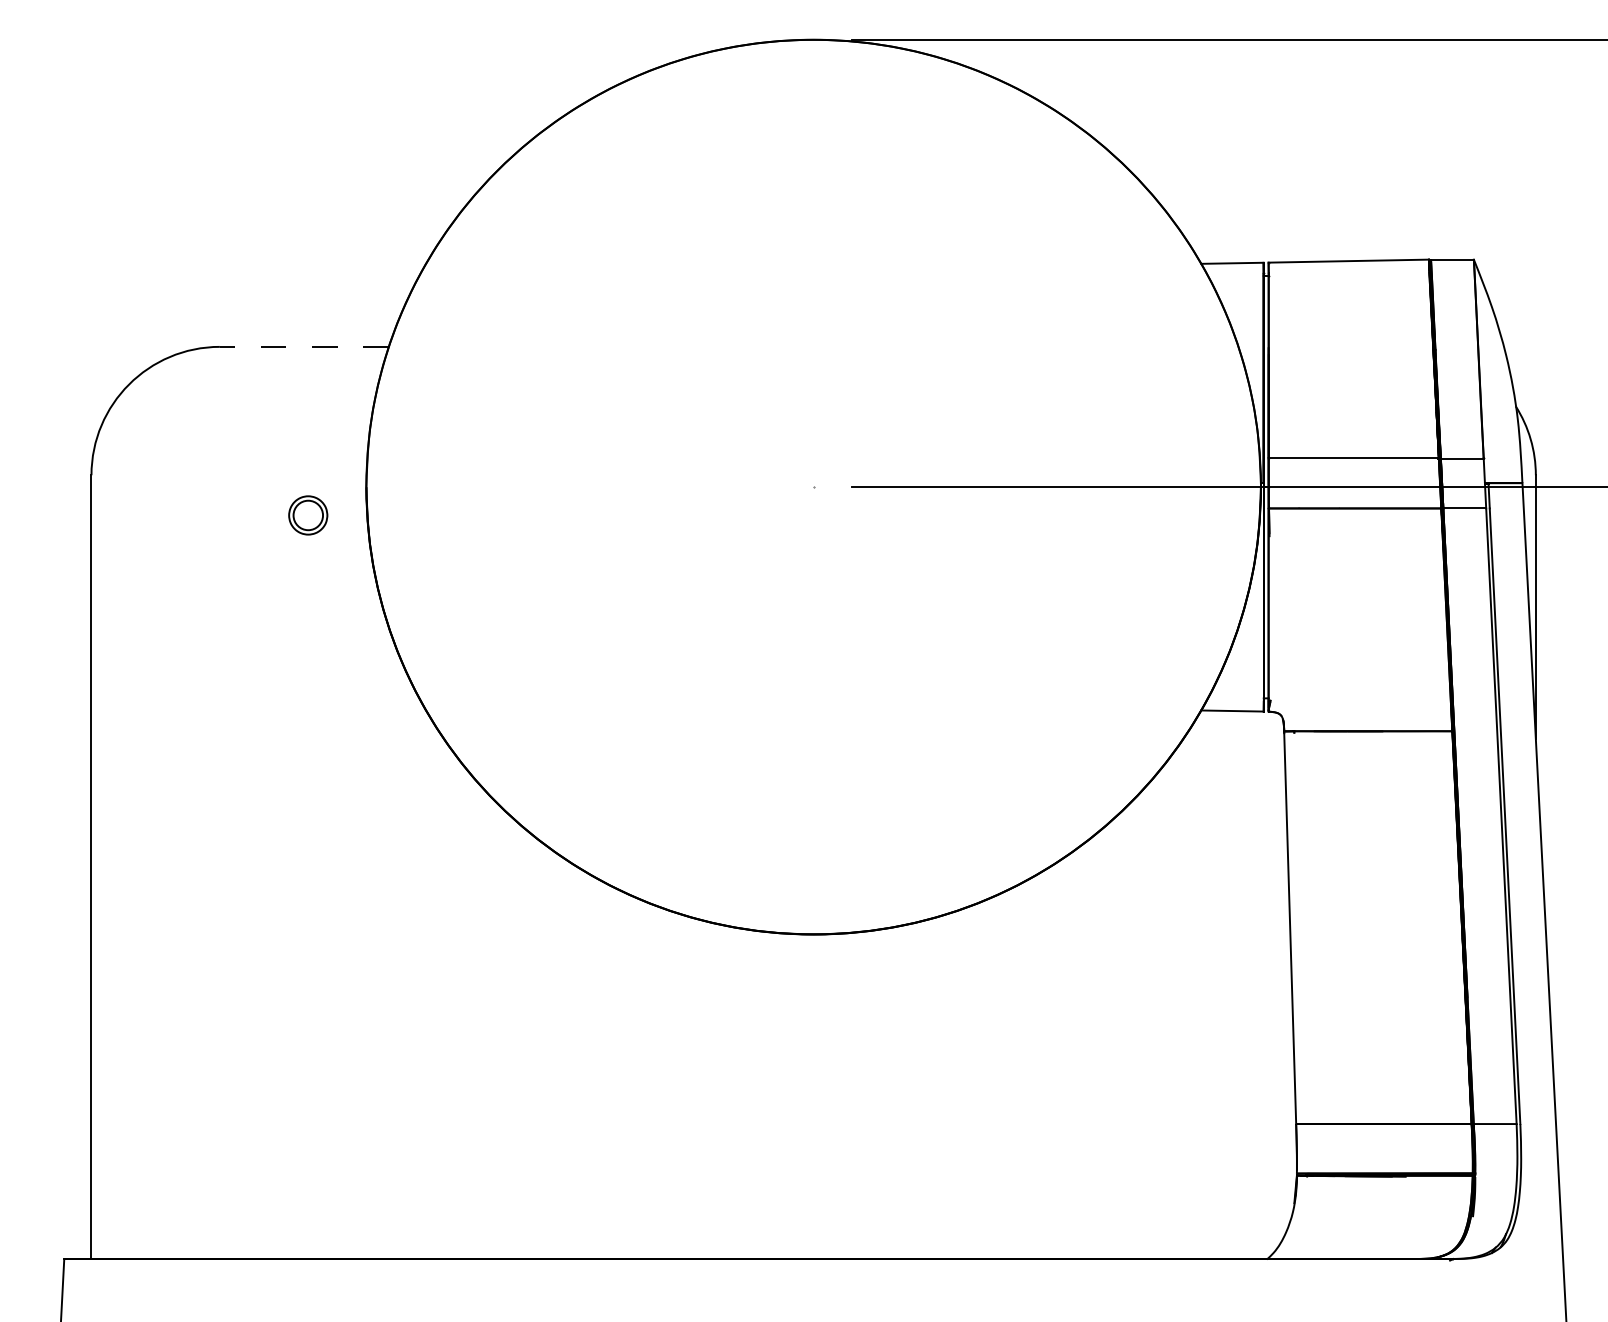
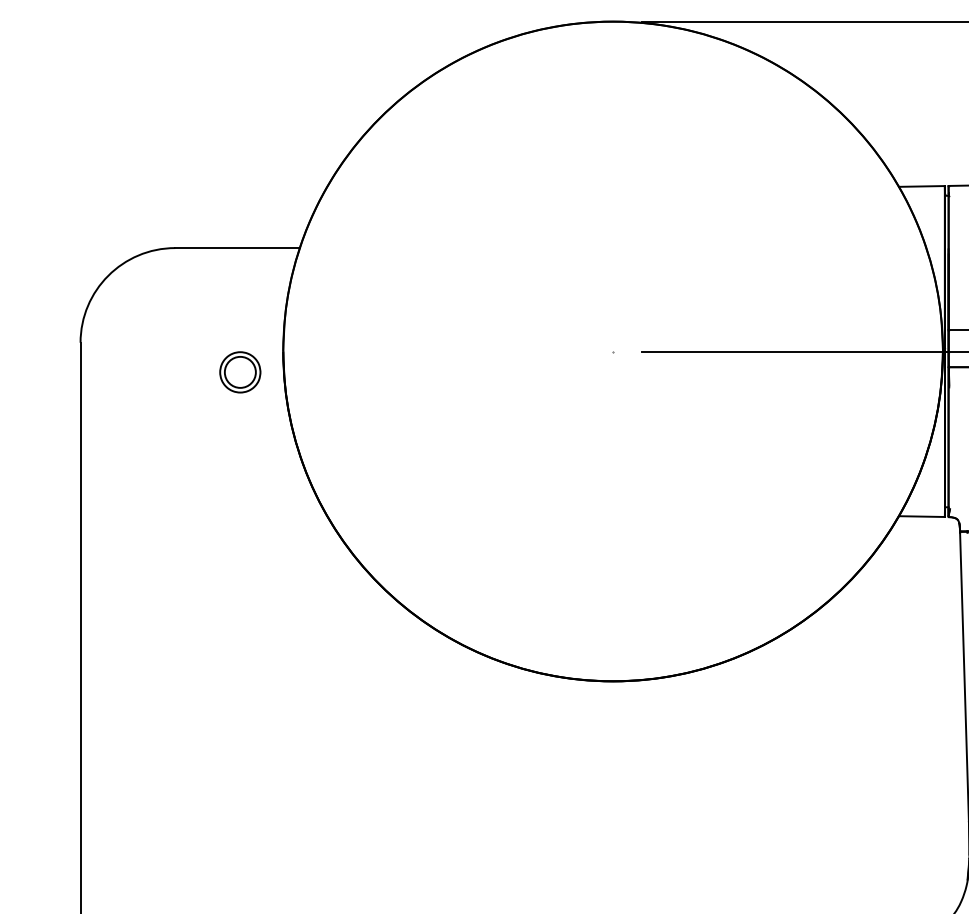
line: (304, 346) -> (237, 247), dashed -> solid
part: (308, 515) -> (240, 372), size x1.43

